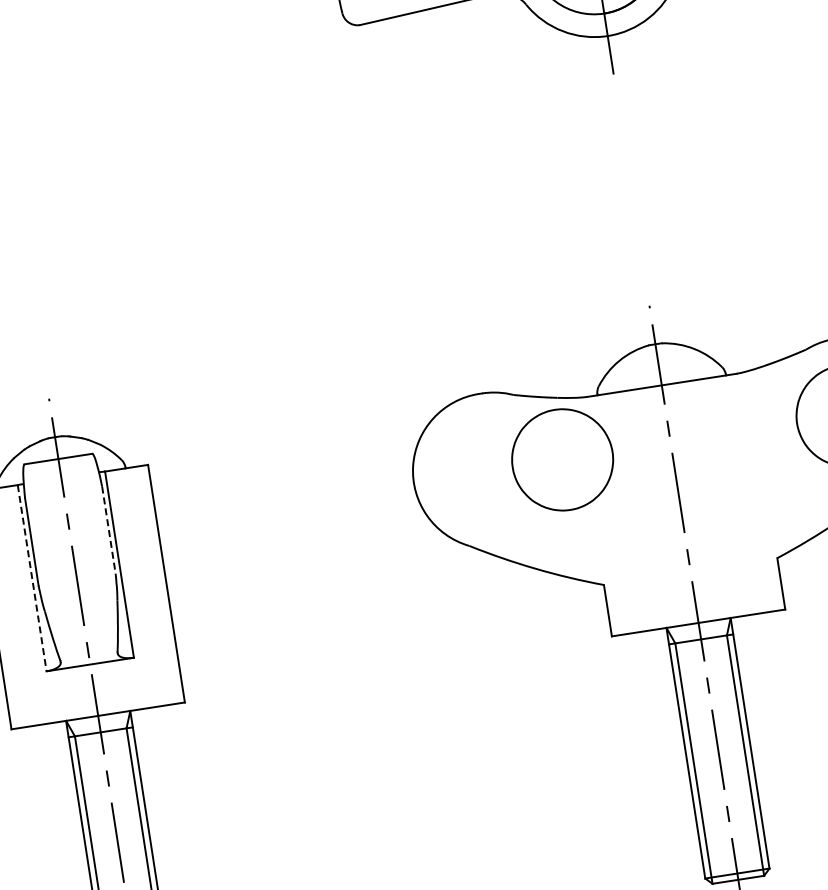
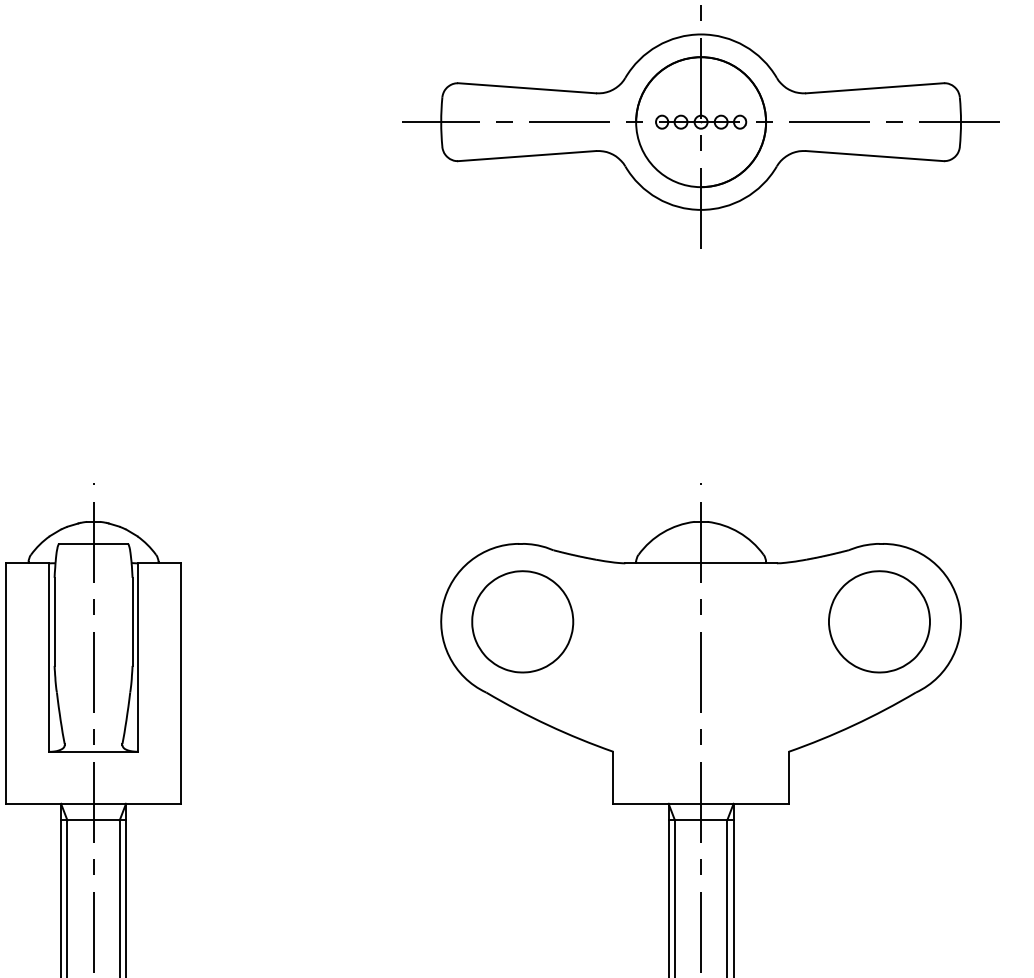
part: (562, 459) -> (522, 621), moved
line: (108, 530) -> (132, 622), dashed -> solid
line: (32, 579) -> (49, 658), dashed -> solid

